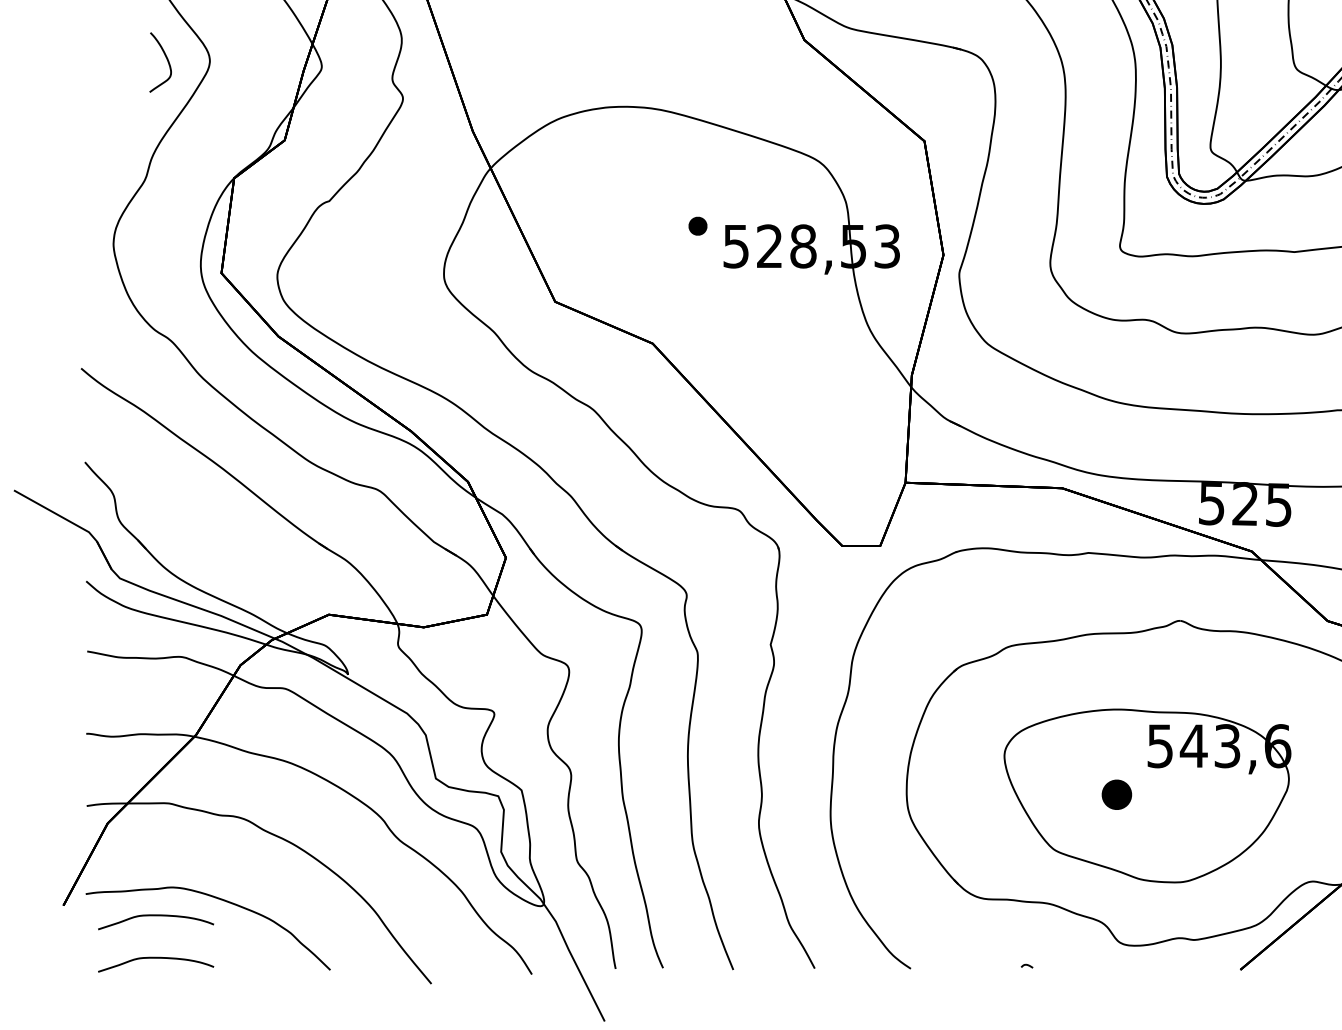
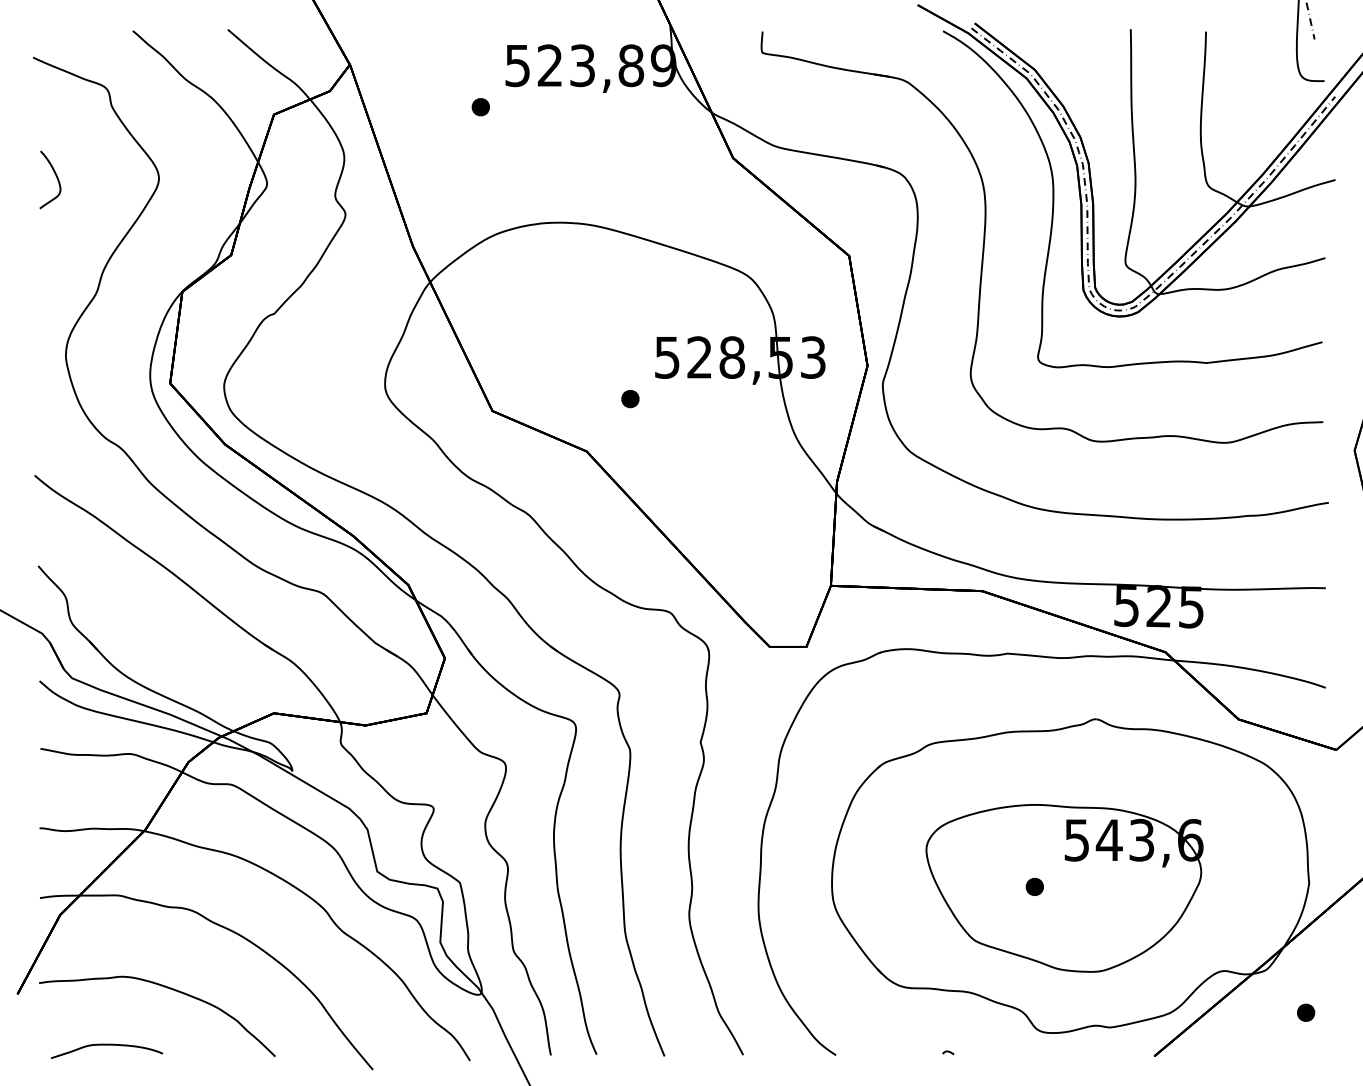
curve: (165, 58) -> (55, 176), moved
part: (698, 226) -> (630, 399), moved
part: (1116, 794) -> (1034, 886), size x0.62
curve: (155, 916) -> (106, 1004), removed

